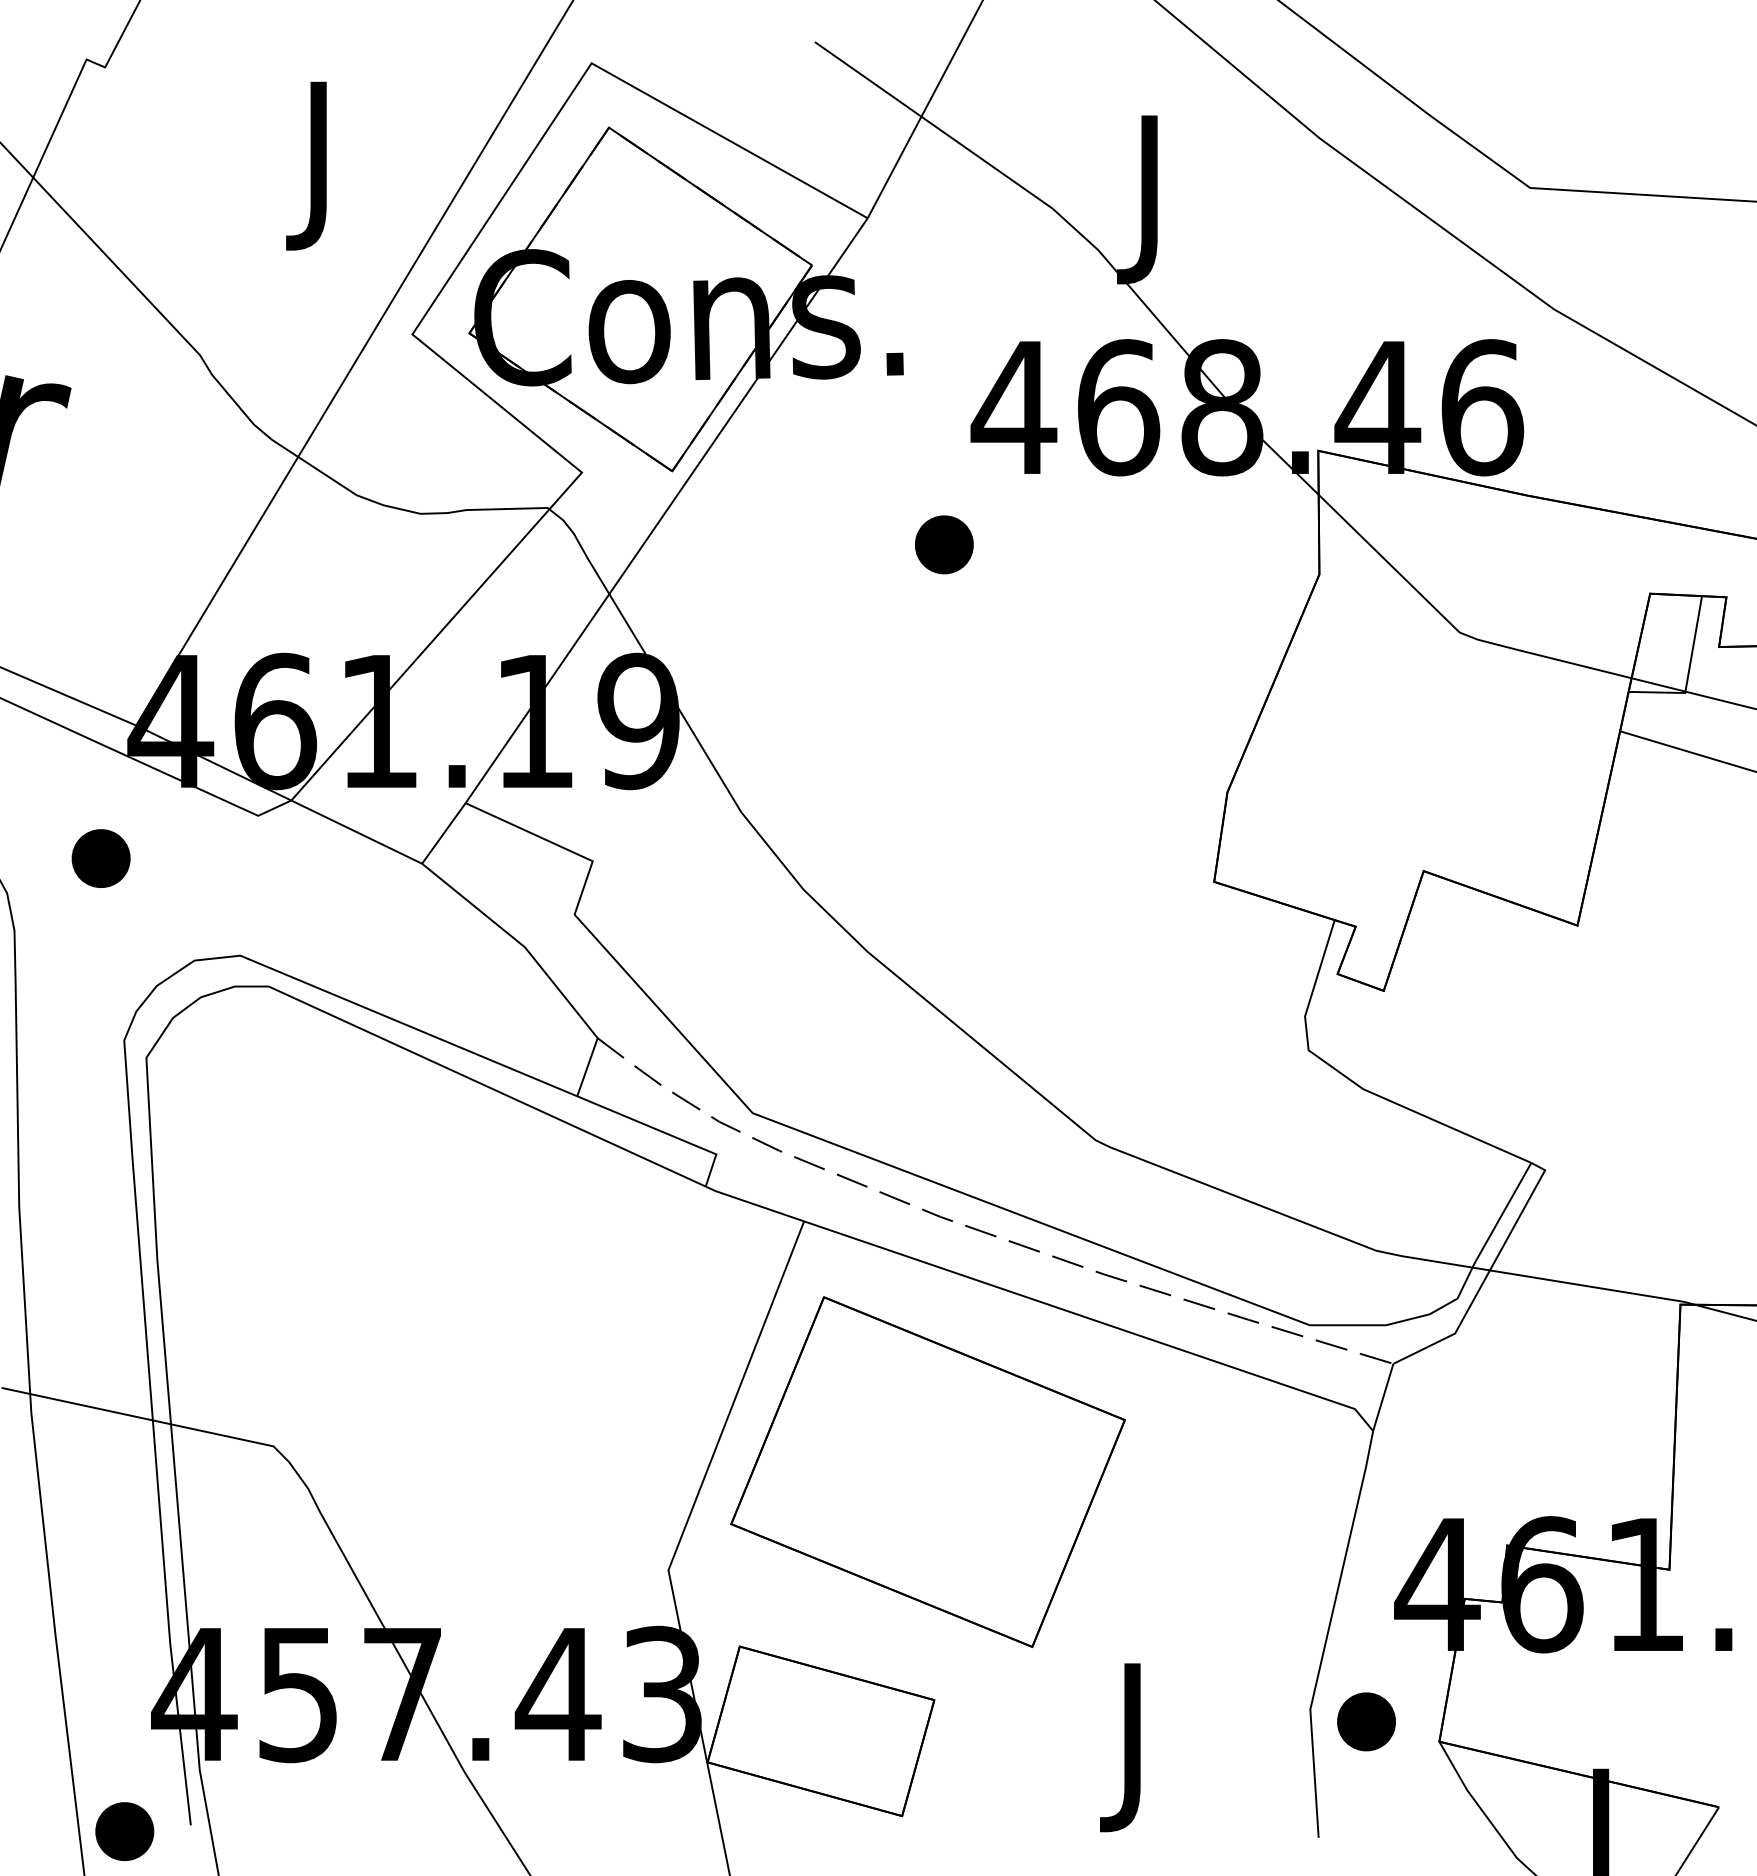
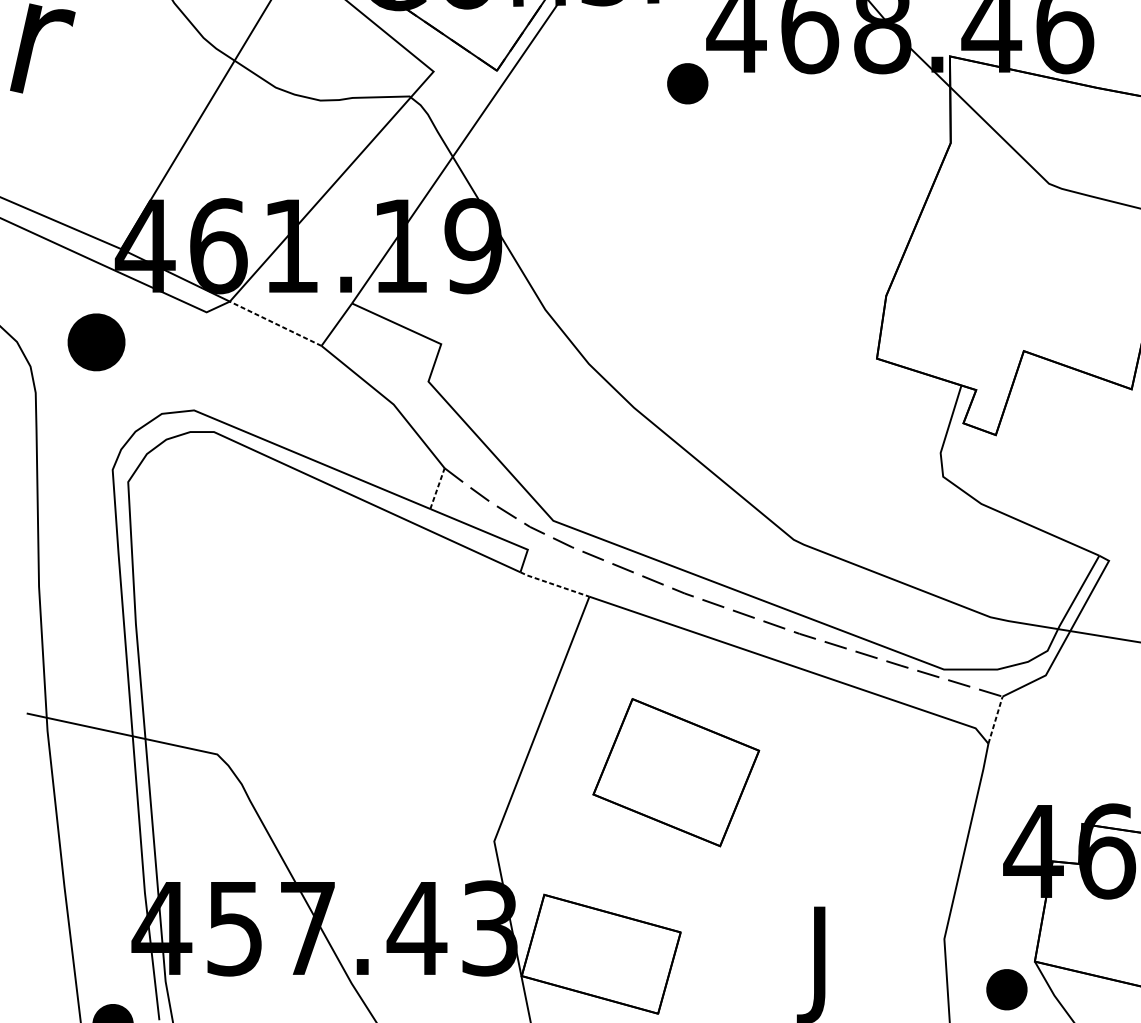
part: (944, 544) -> (687, 83), moved
line: (356, 832) -> (275, 324), solid -> dashed
part: (100, 858) -> (96, 342), size x1.4
line: (587, 1067) -> (437, 488), solid -> dashed
line: (754, 1204) -> (554, 584), solid -> dashed
line: (1383, 1396) -> (995, 719), solid -> dashed
part: (927, 1472) -> (675, 772), size x0.6
part: (1366, 1721) -> (1006, 989), moved

